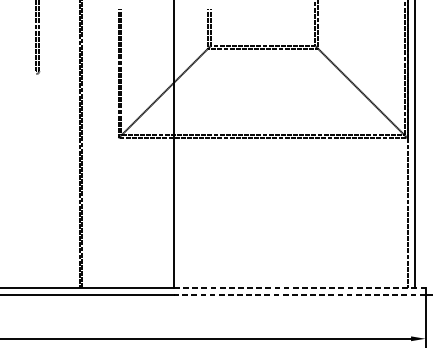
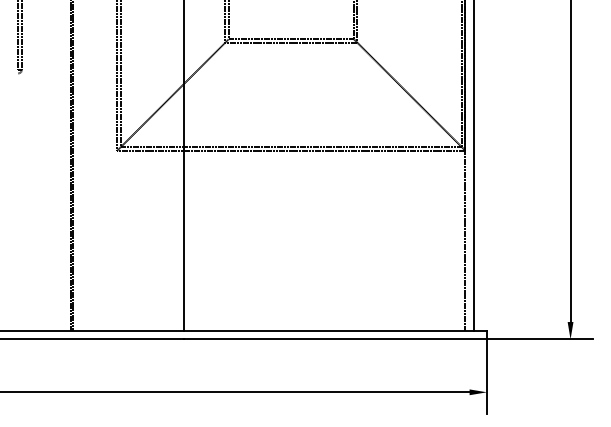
line: (300, 288) -> (336, 331), dashed -> solid
line: (299, 294) -> (335, 339), dashed -> solid

